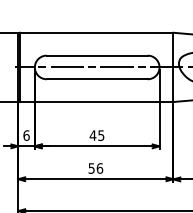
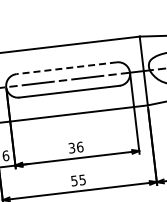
line: (97, 55) -> (67, 68), solid -> dashed
text: (96, 135) -> (75, 147), 45 -> 36
text: (99, 168) -> (82, 180), 56 -> 55

